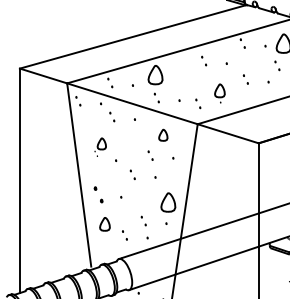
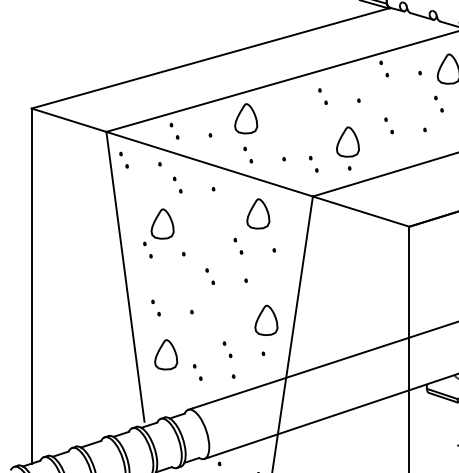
part: (219, 93) -> (347, 147), size x1.43
part: (163, 135) -> (258, 214), size x1.67
part: (100, 147) -> (159, 233), size x1.67
part: (98, 194) -> (155, 307), size x0.62
part: (104, 224) -> (165, 355), size x1.43

